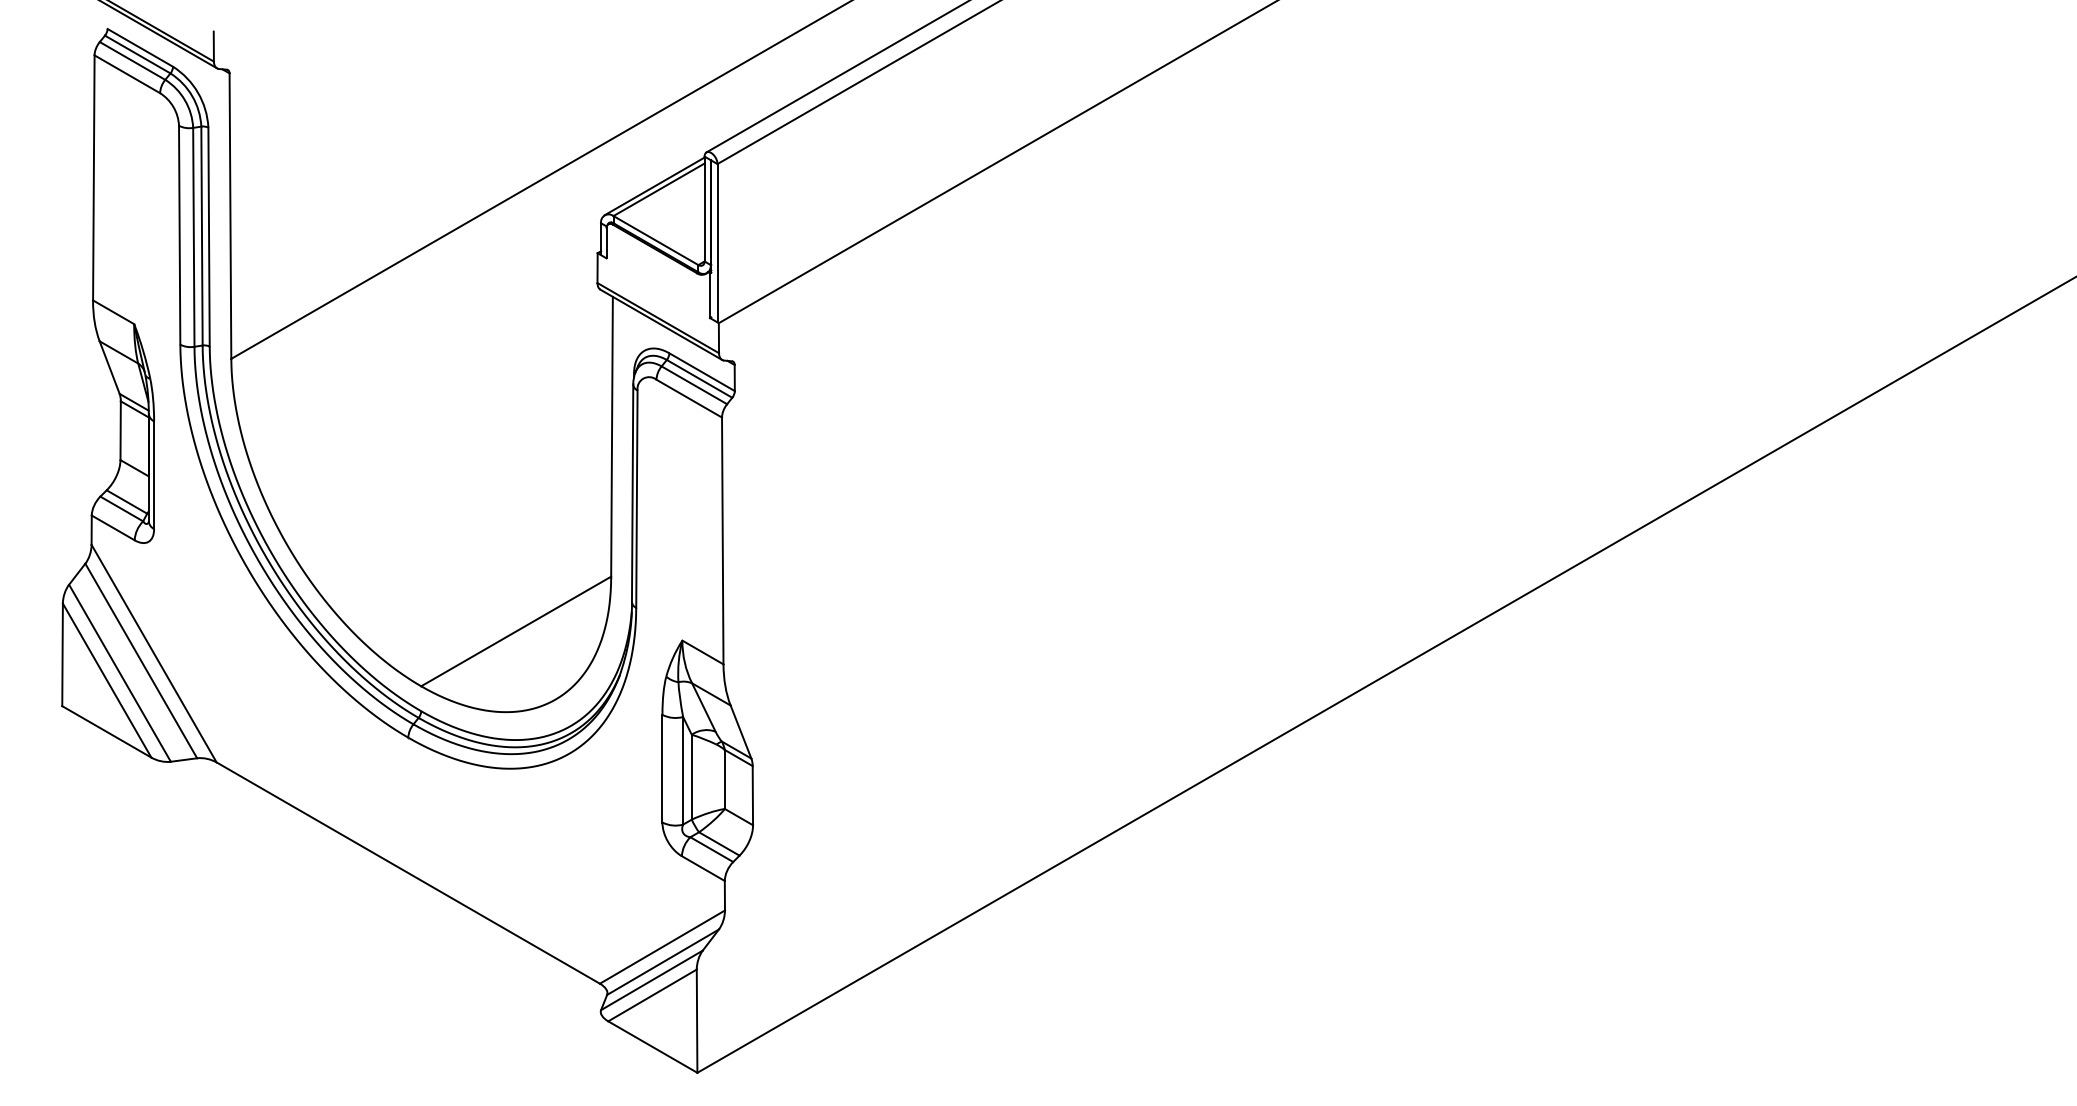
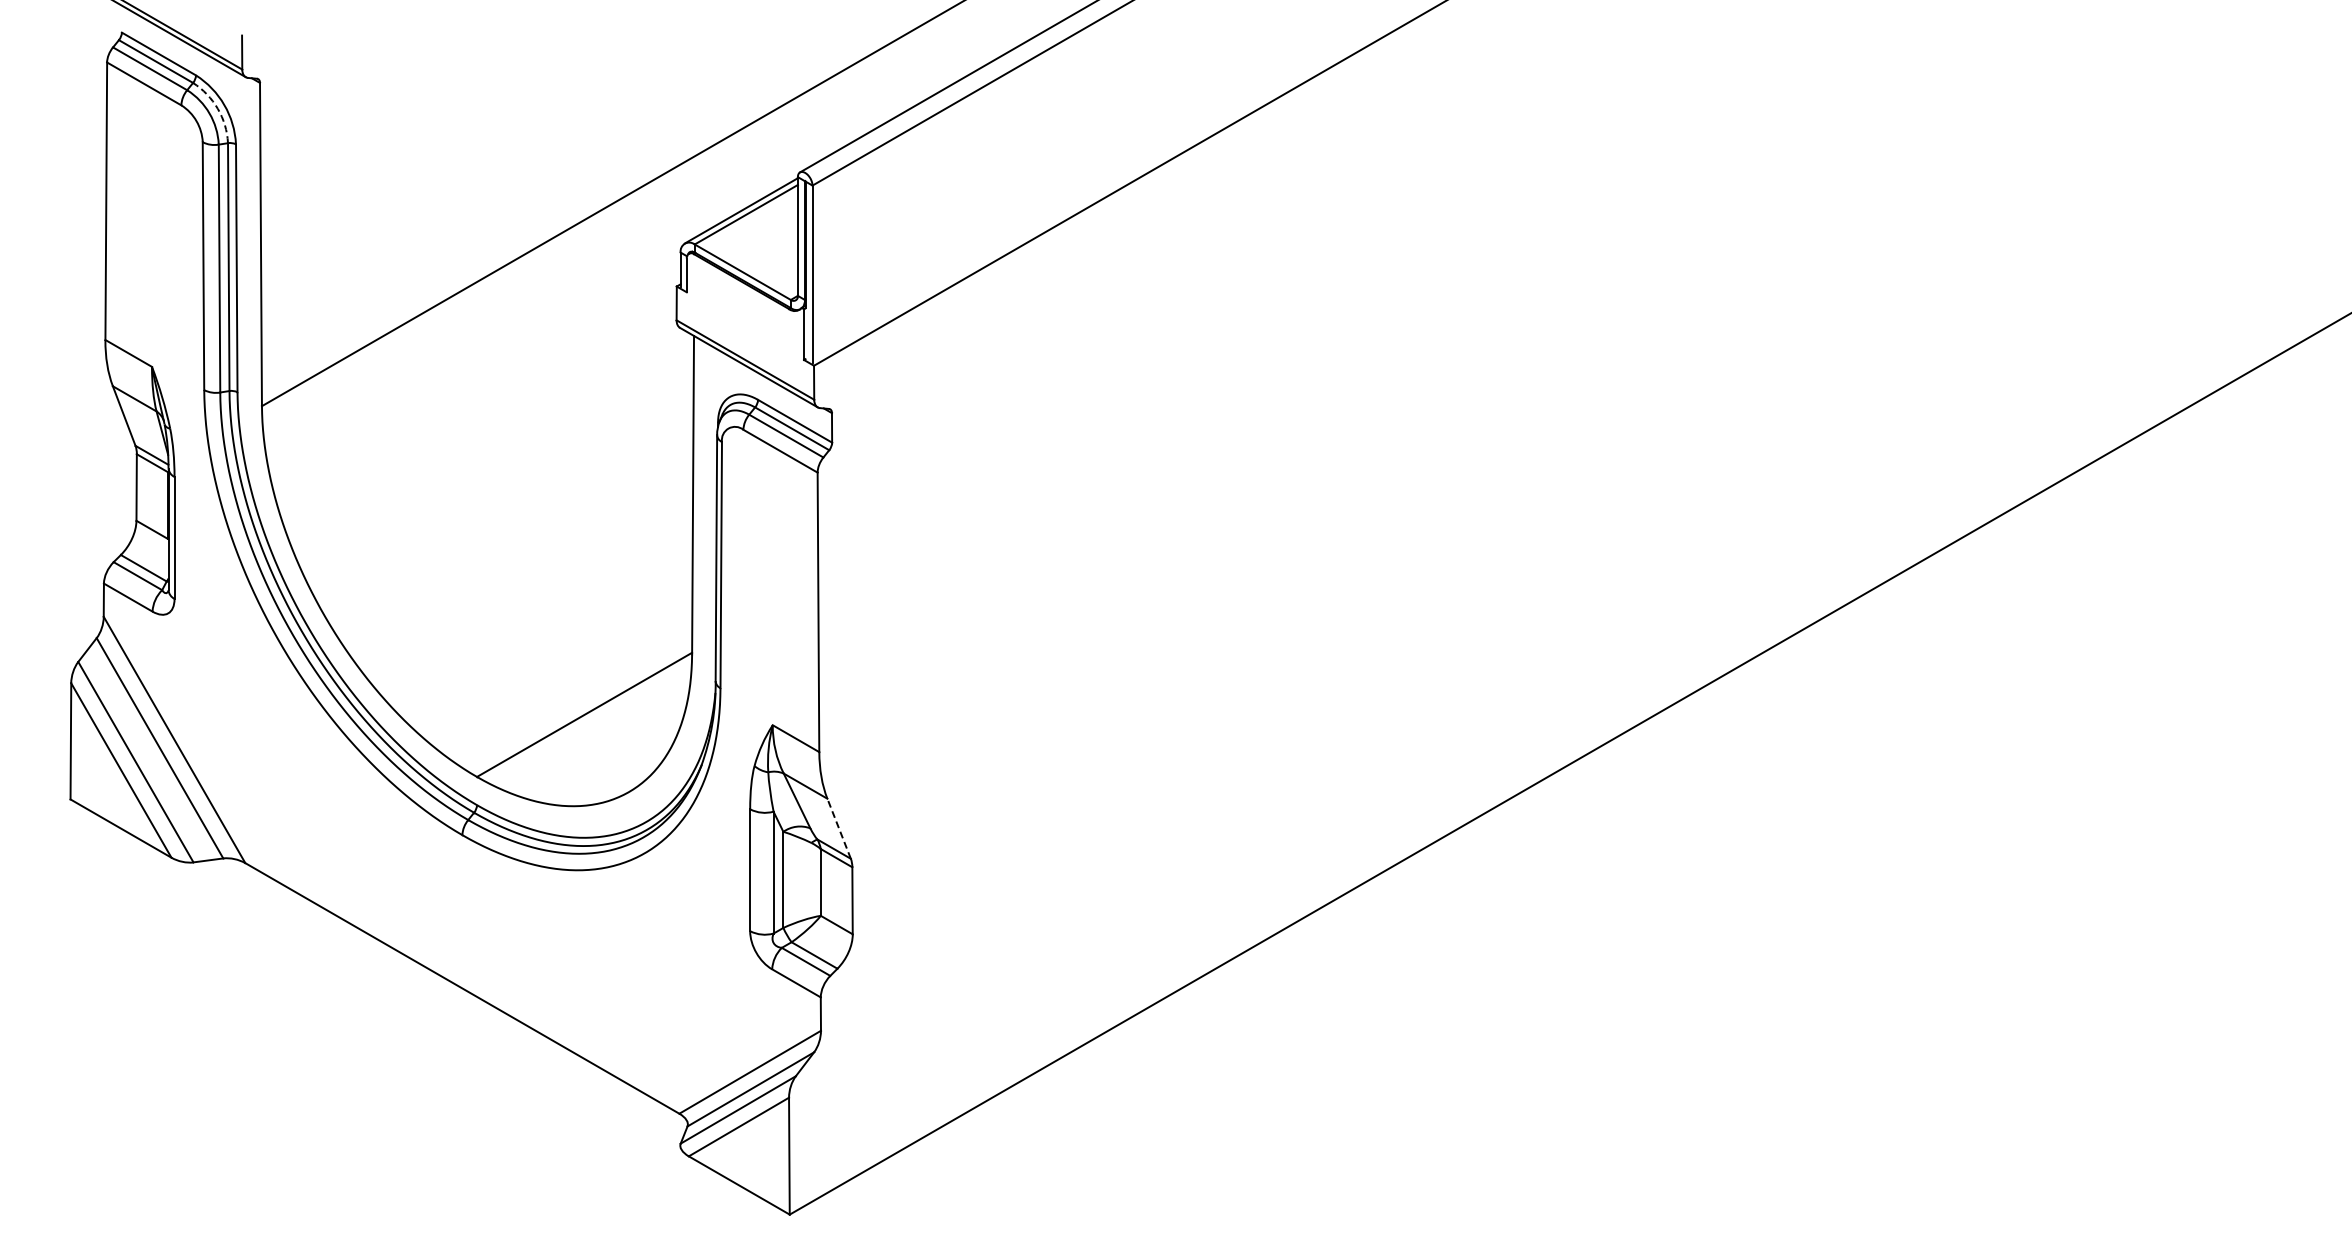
arc: (192, 95) -> (217, 108), solid -> dashed
line: (740, 731) -> (838, 828), solid -> dashed

